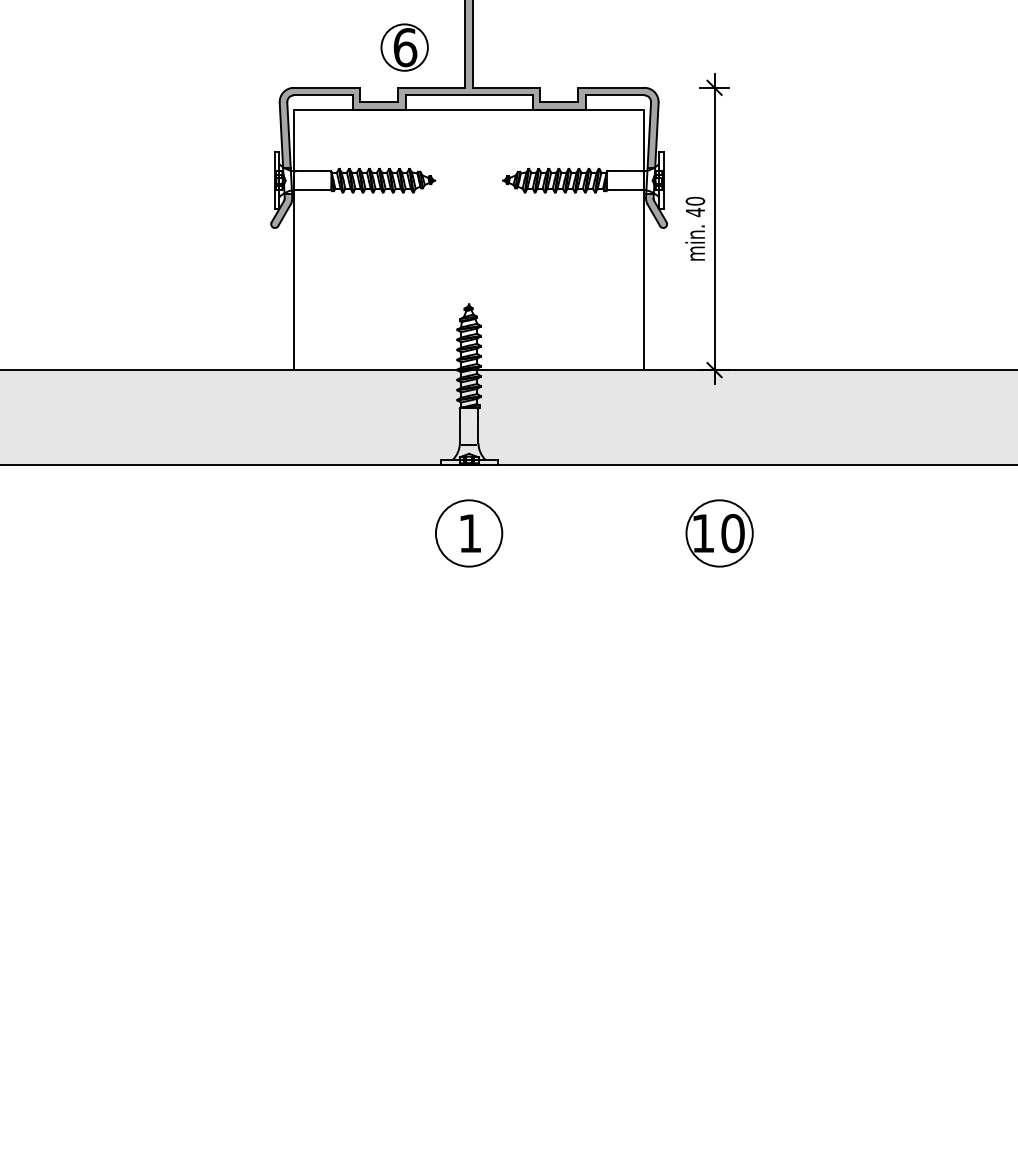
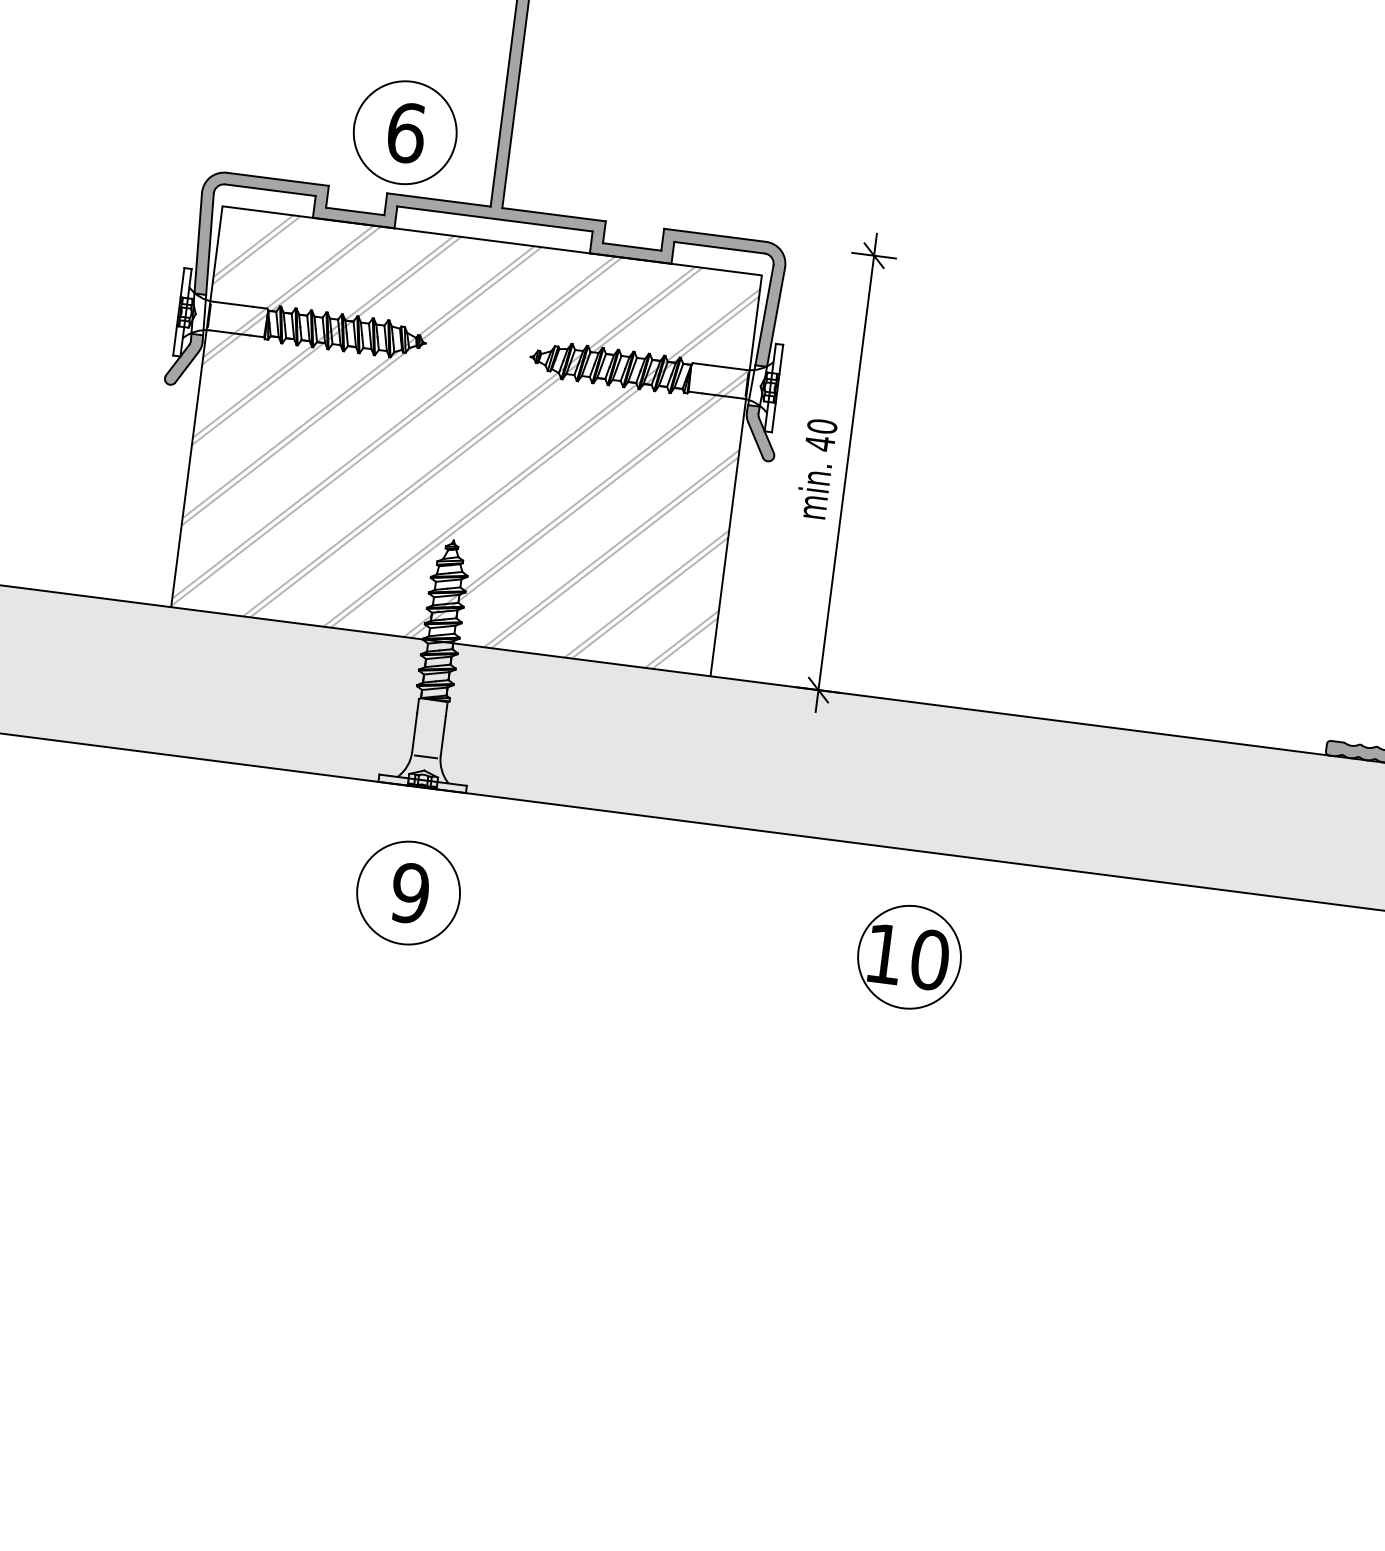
circle: (404, 47) -> (404, 132), size x1.43
hatch: (468, 239) -> (465, 440), added
text: (469, 533) -> (409, 893), 1 -> 9
part: (719, 533) -> (909, 957), moved

